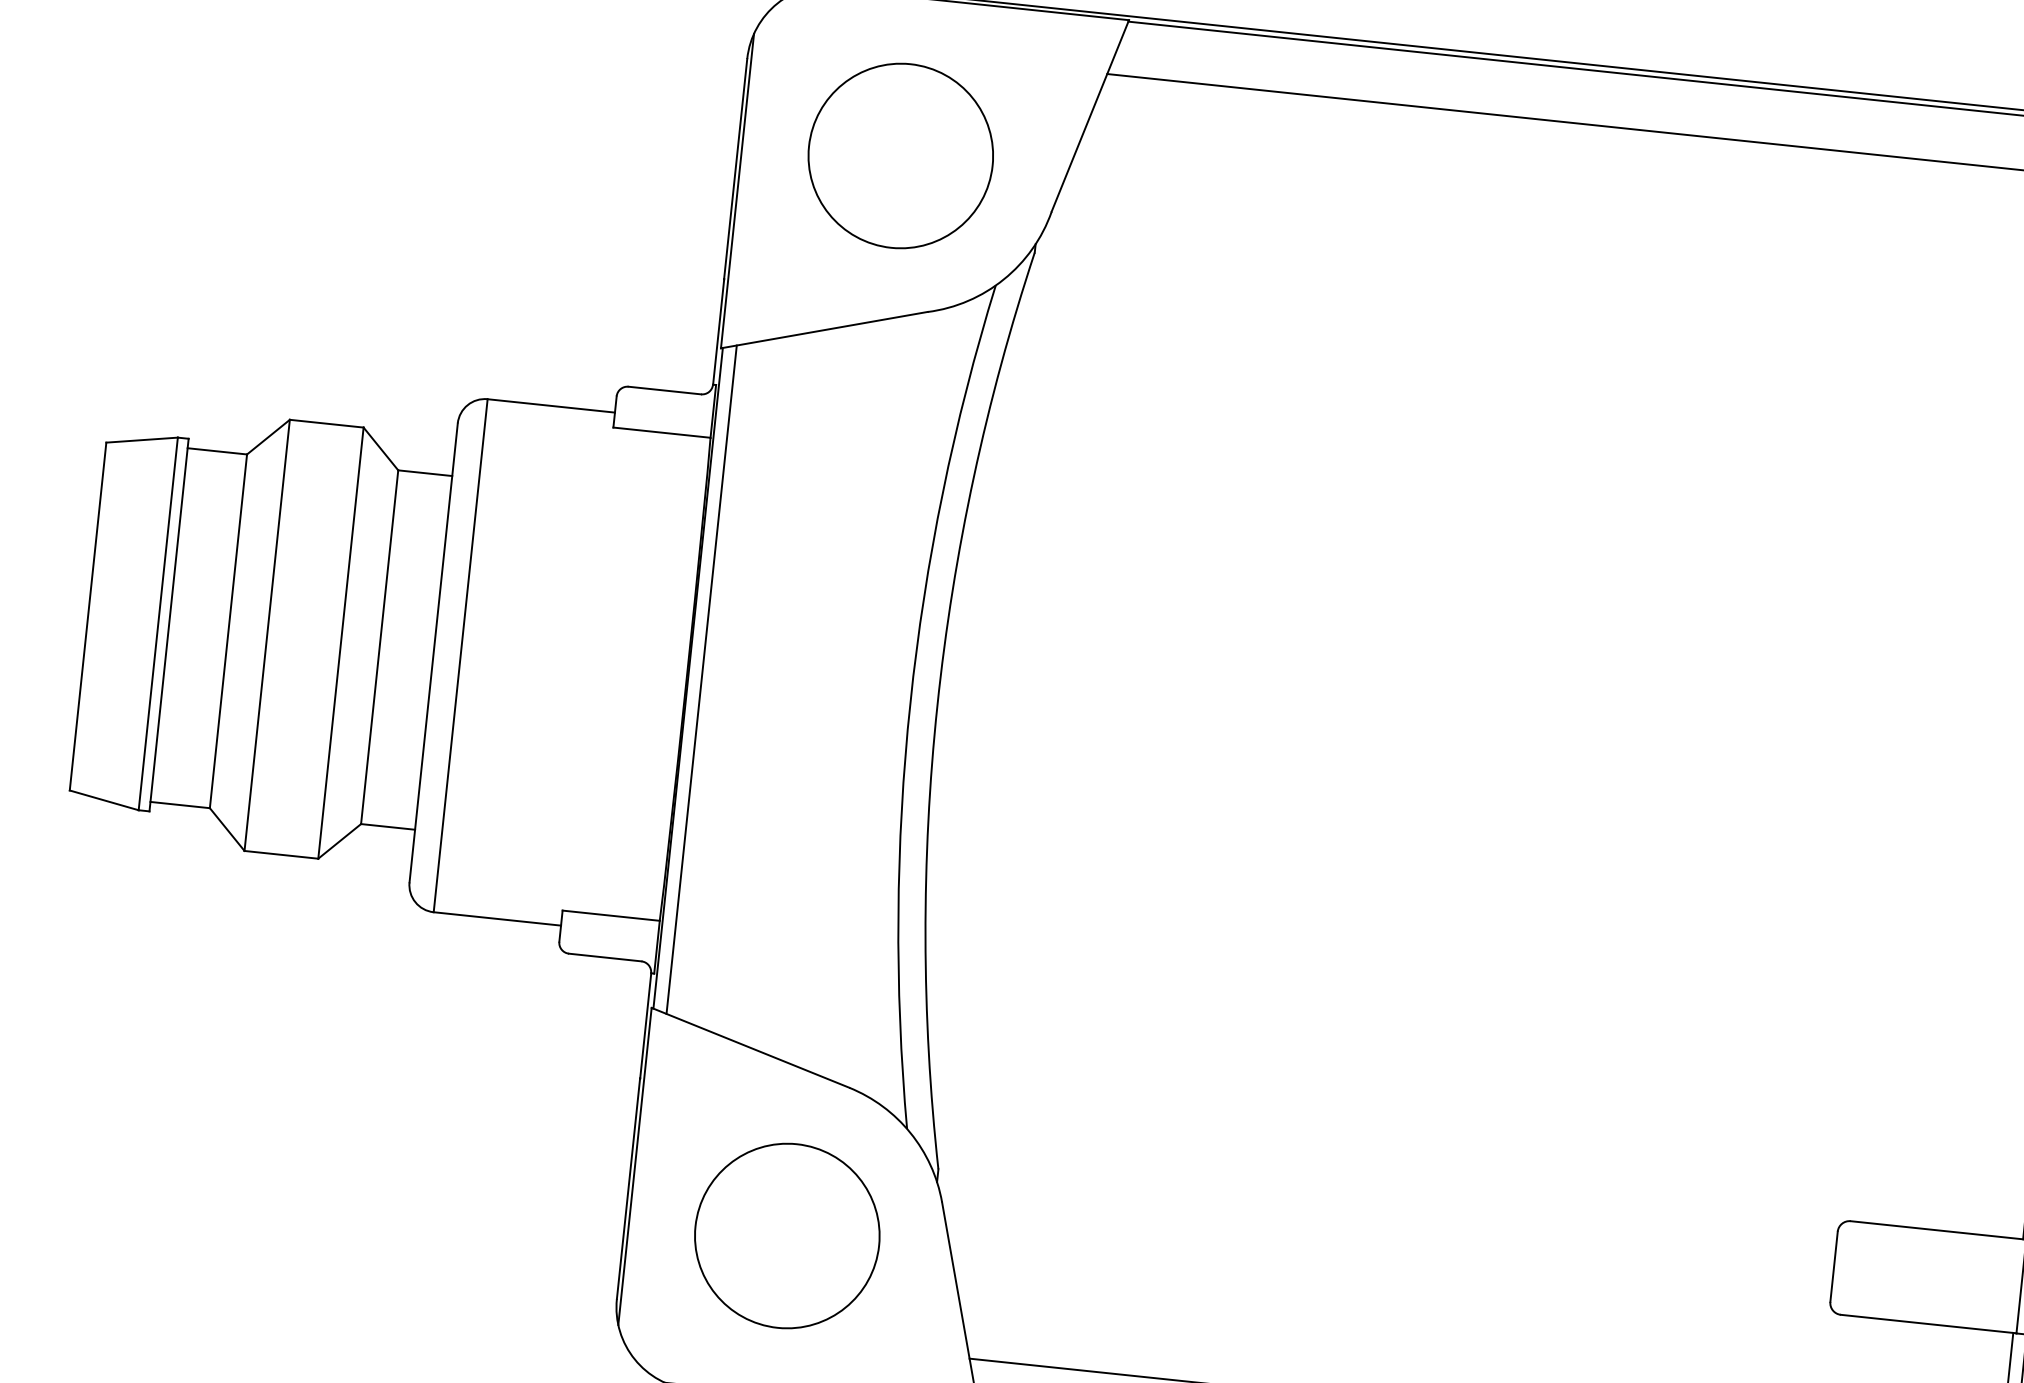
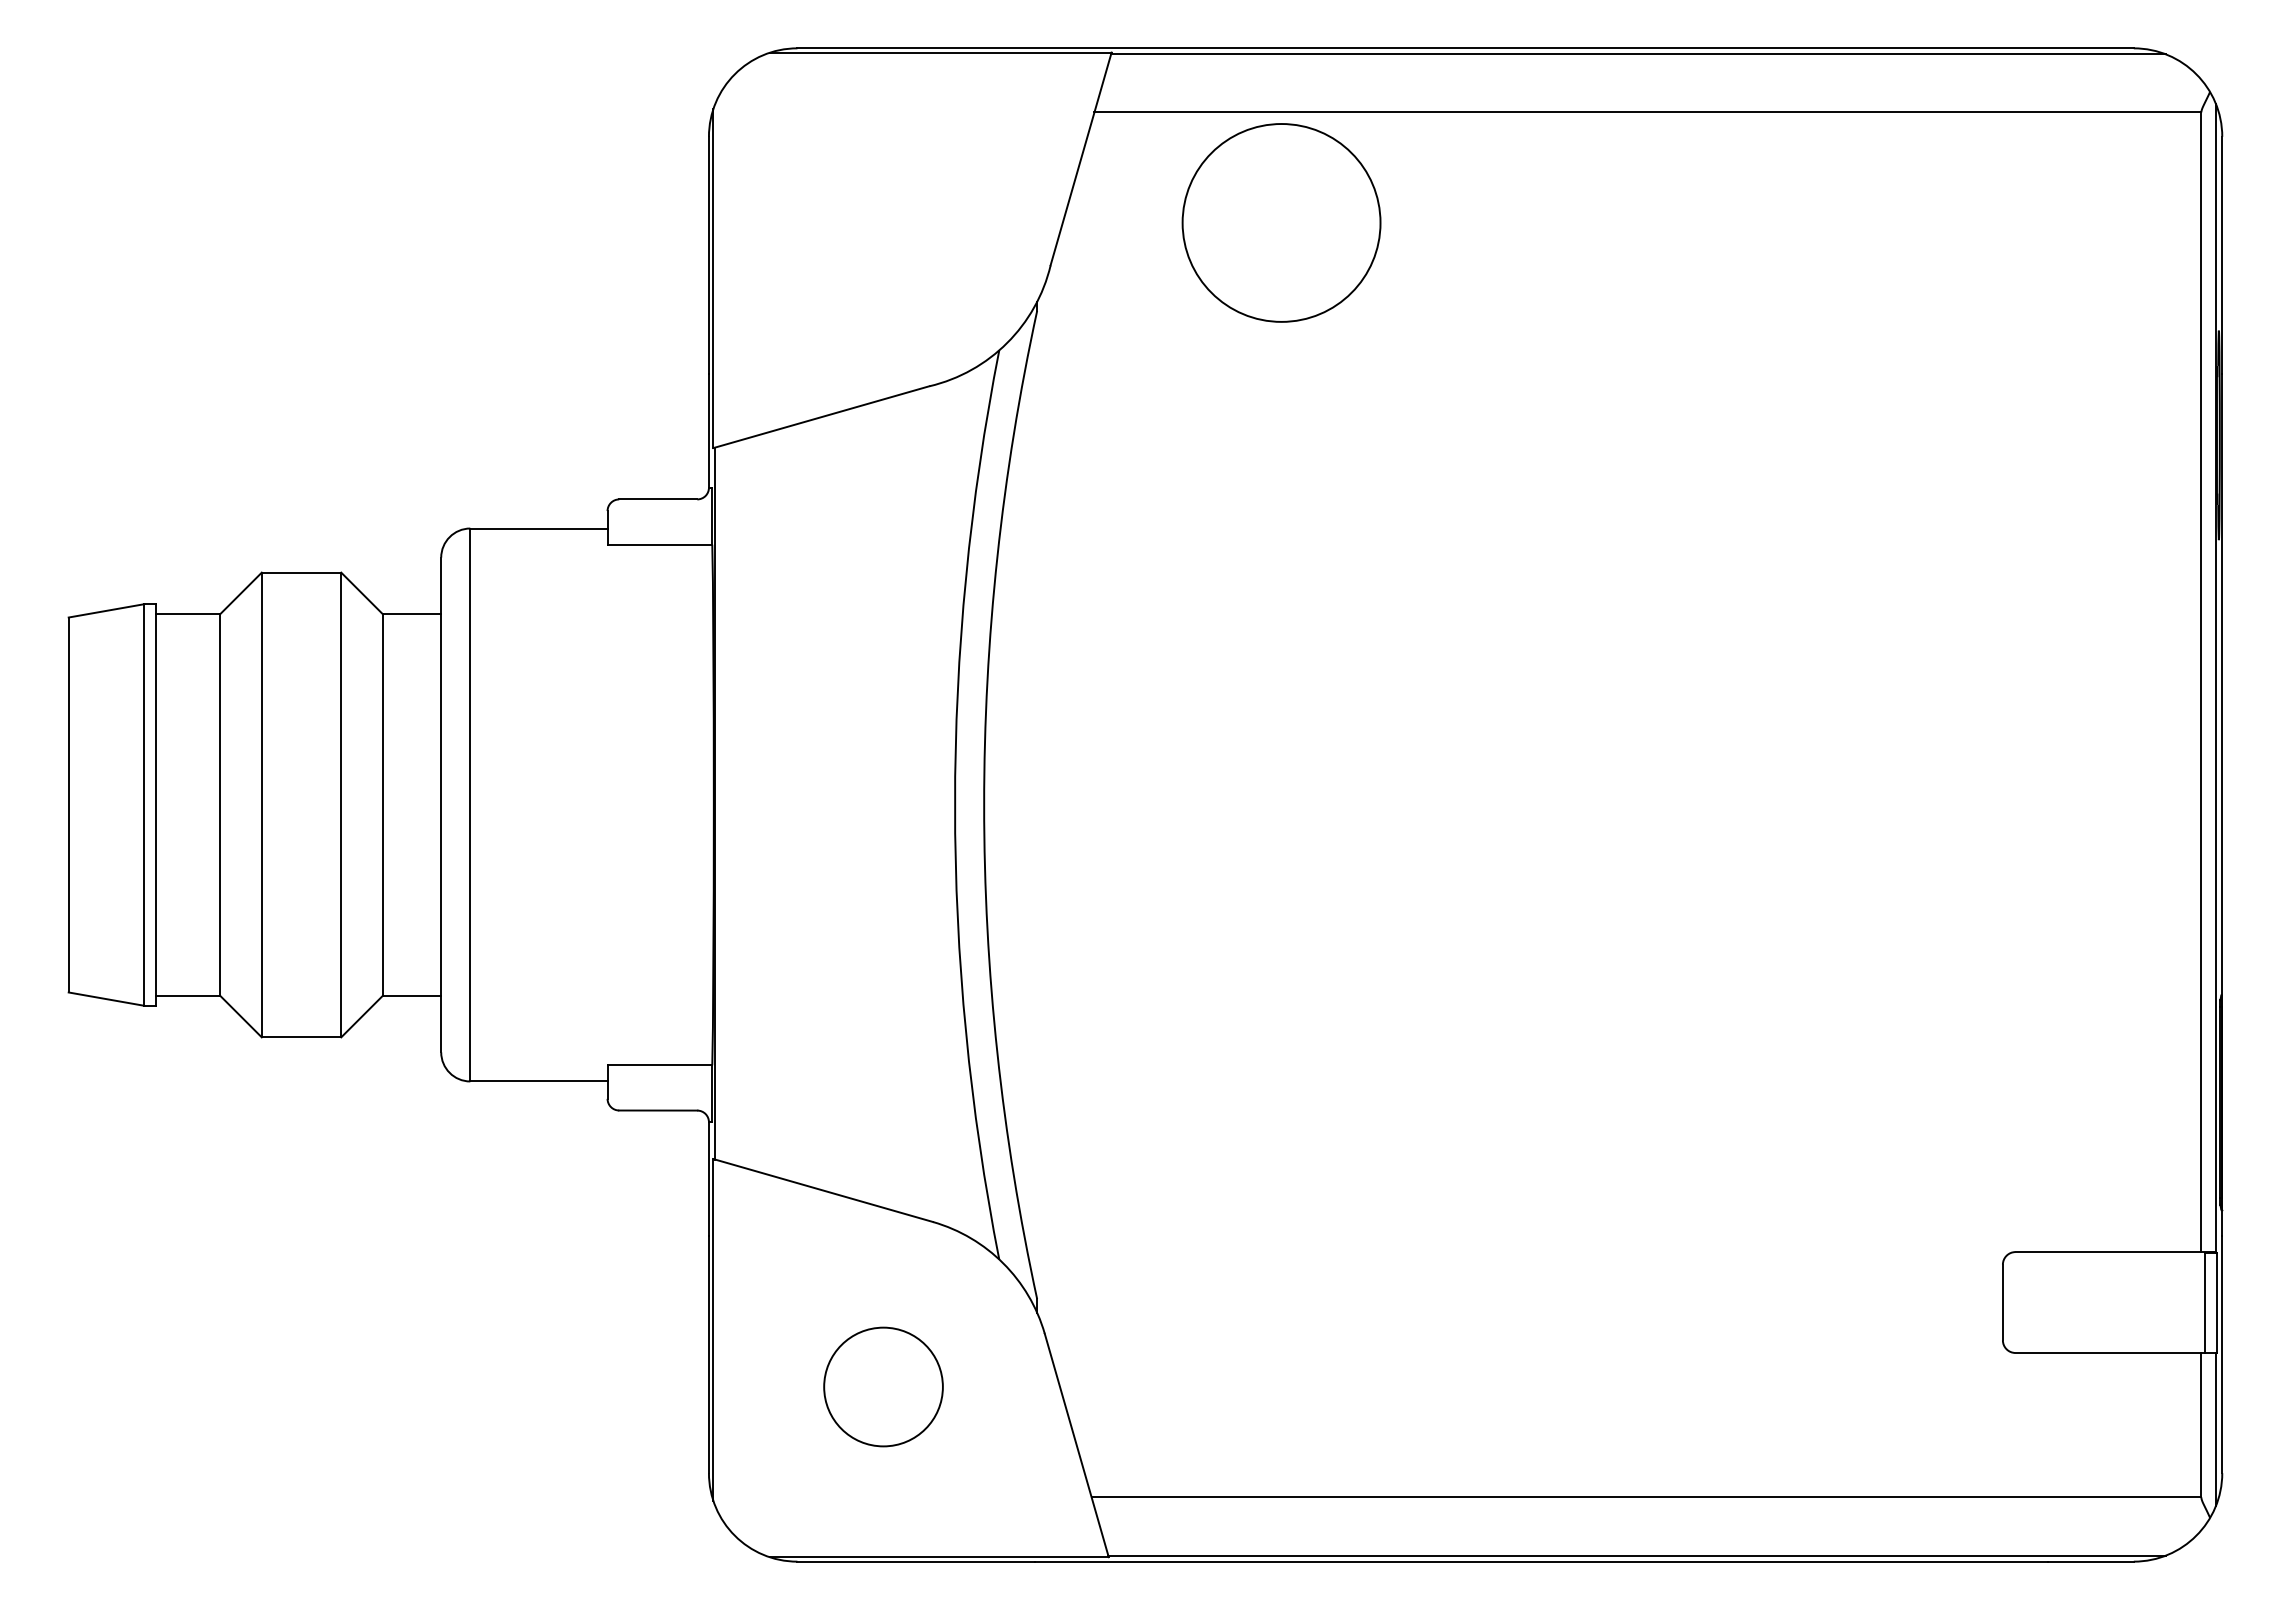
circle: (900, 155) -> (1281, 222), moved
line: (701, 679) -> (729, 803), removed
circle: (787, 1235) -> (883, 1386), size x0.6

